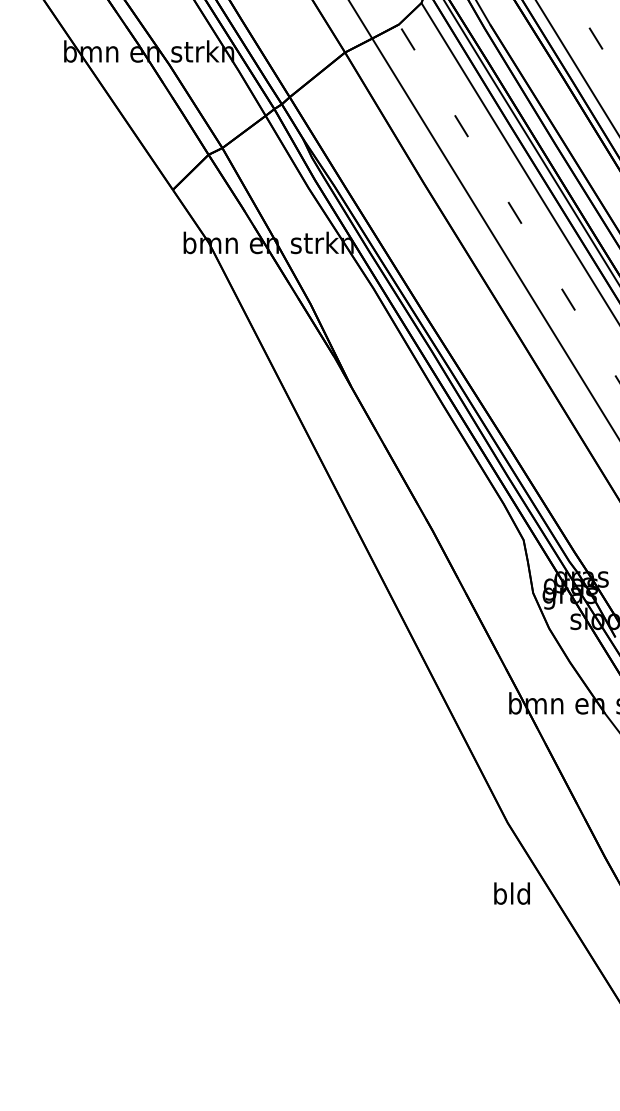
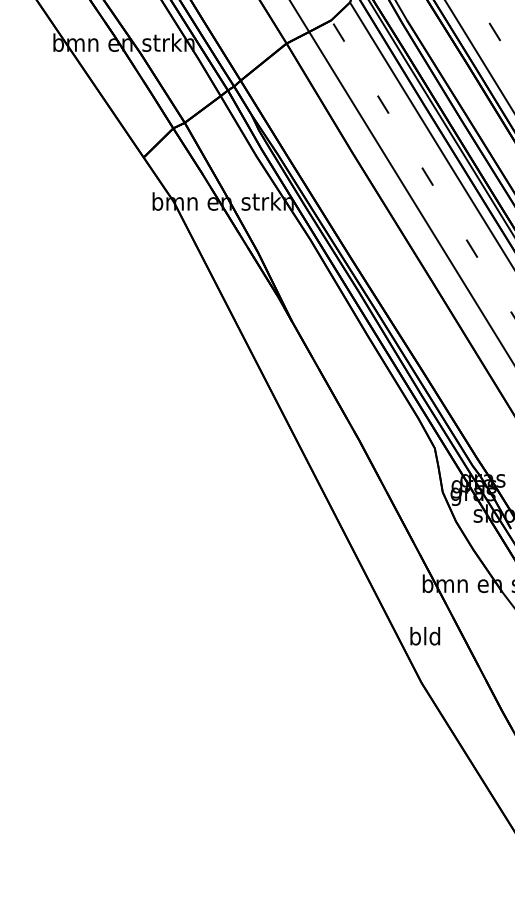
text: (511, 893) -> (424, 636), moved

